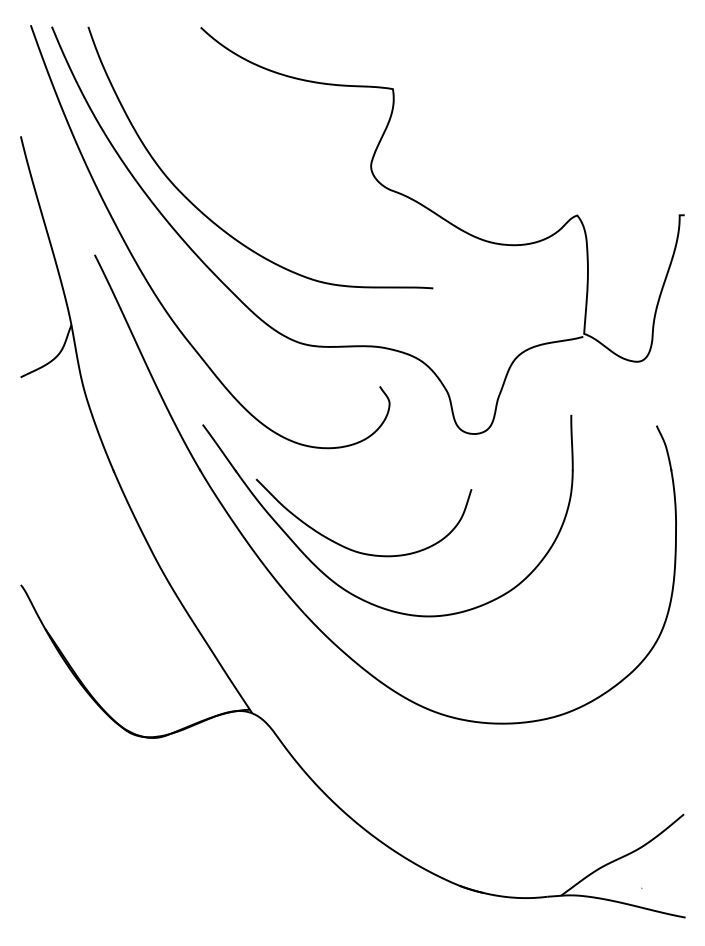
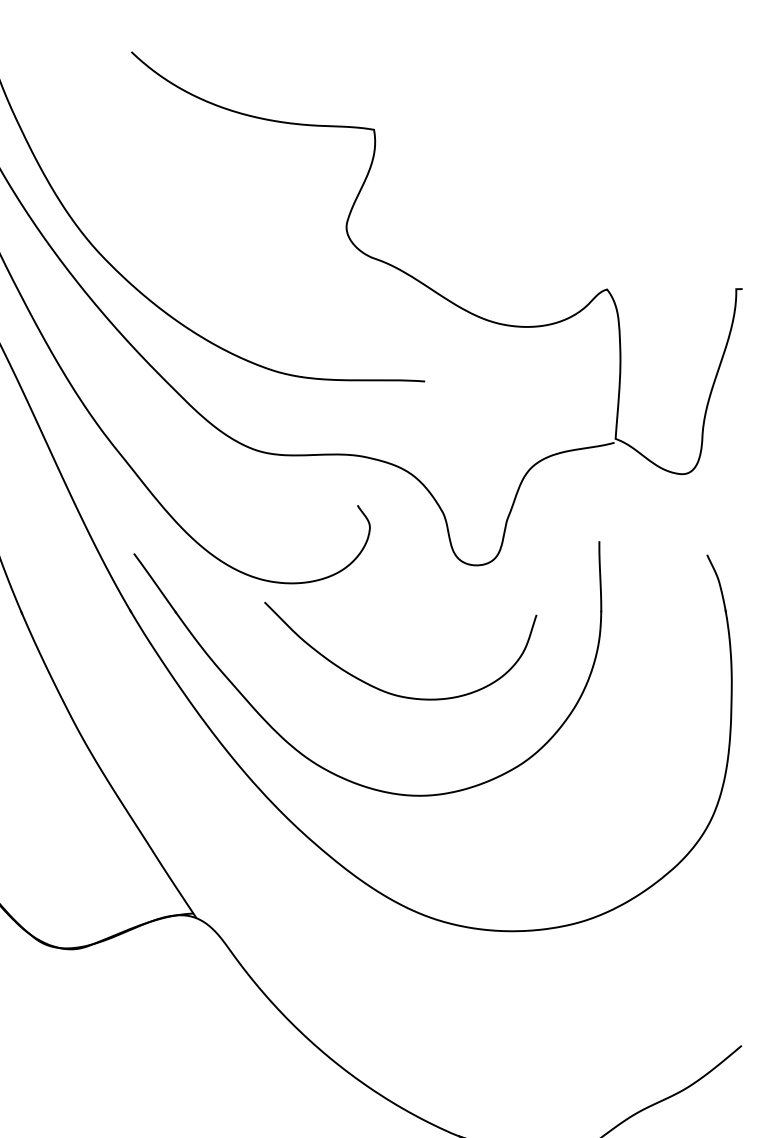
curve: (353, 549) -> (387, 691), moved

